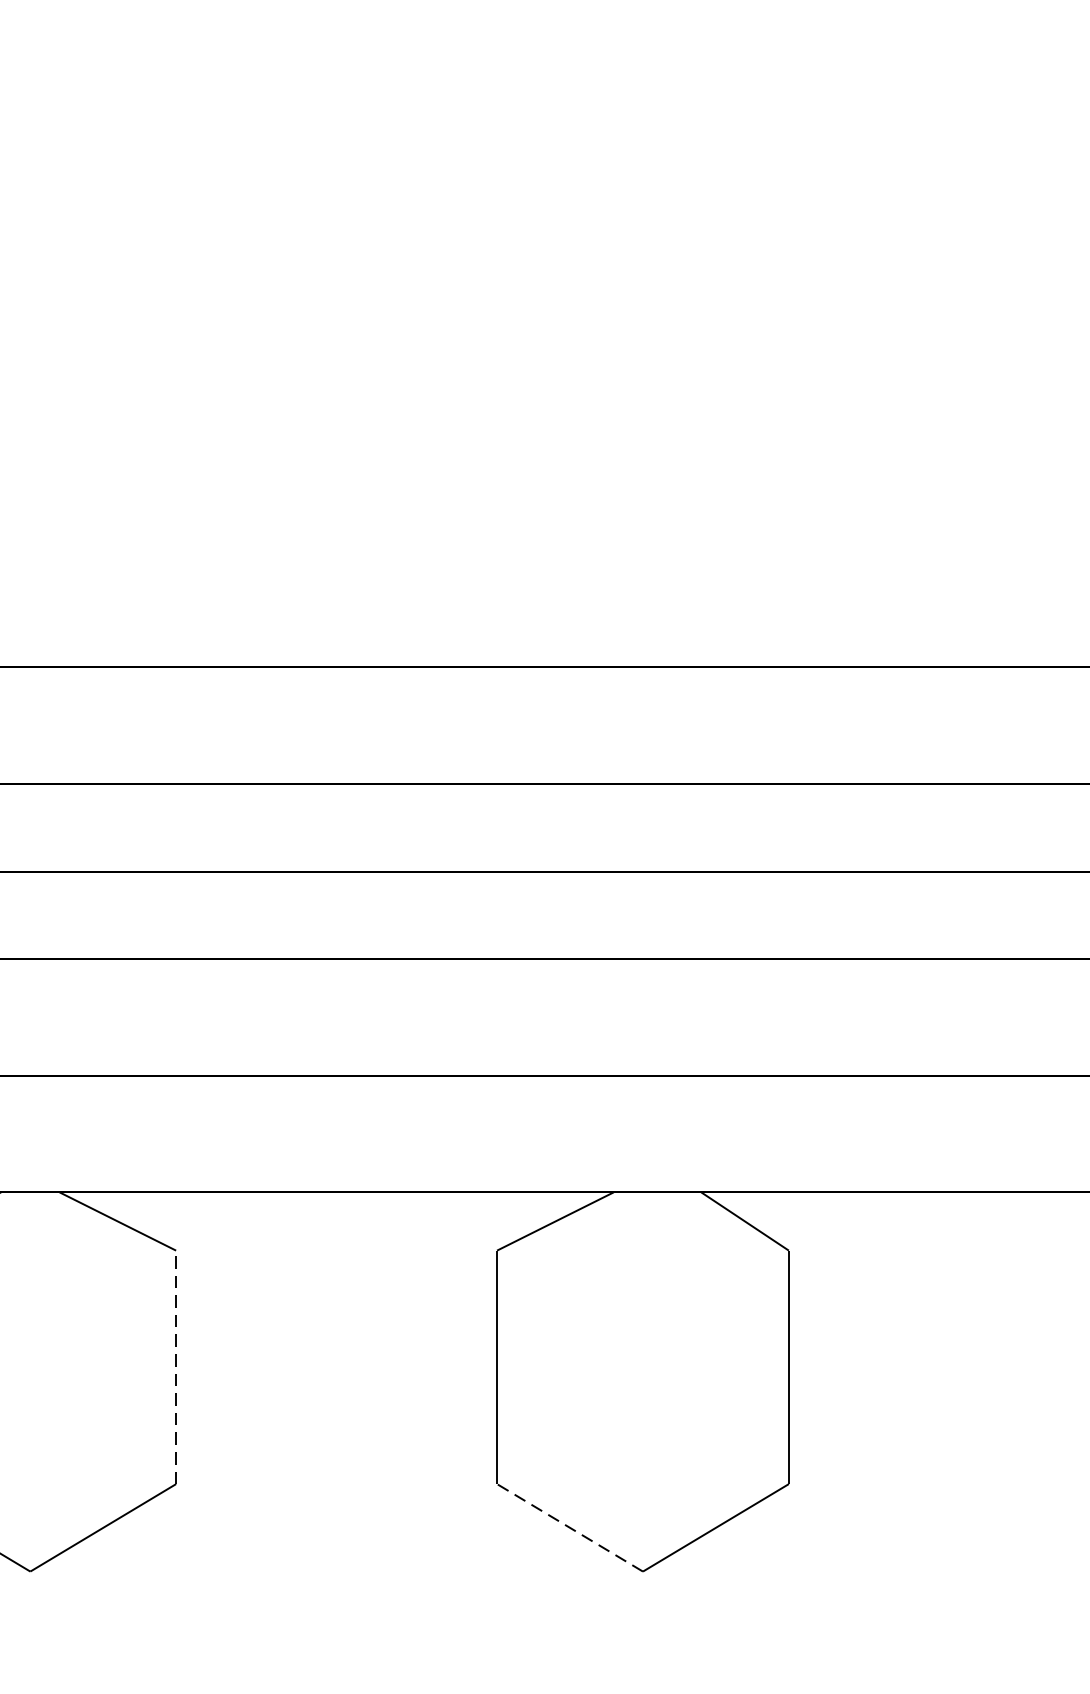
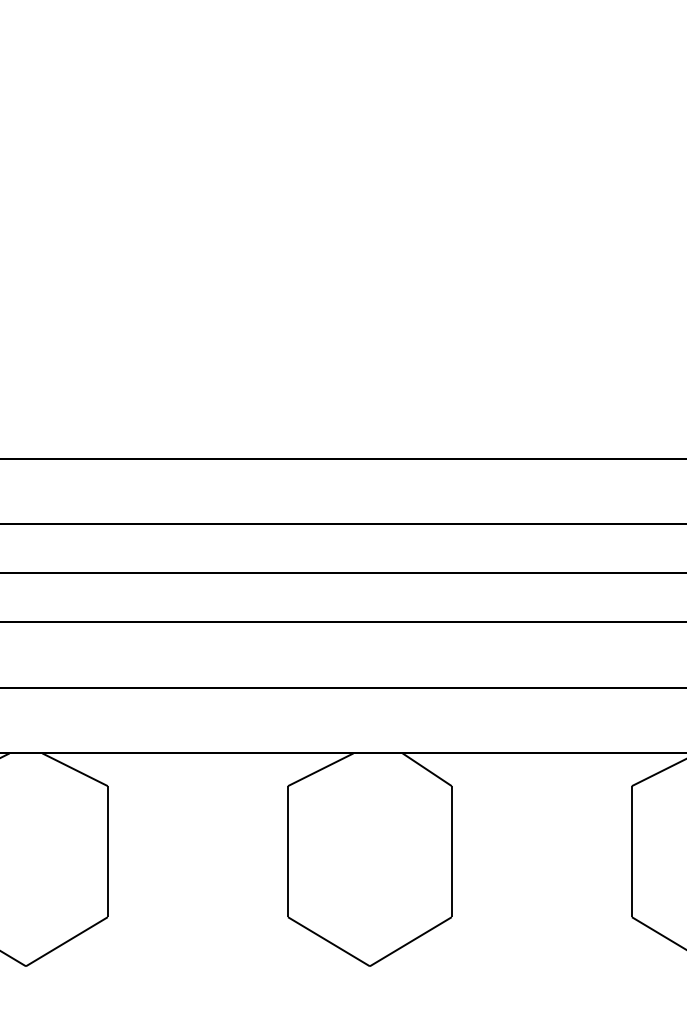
line: (175, 1367) -> (107, 851), dashed -> solid
line: (569, 1527) -> (328, 941), dashed -> solid

